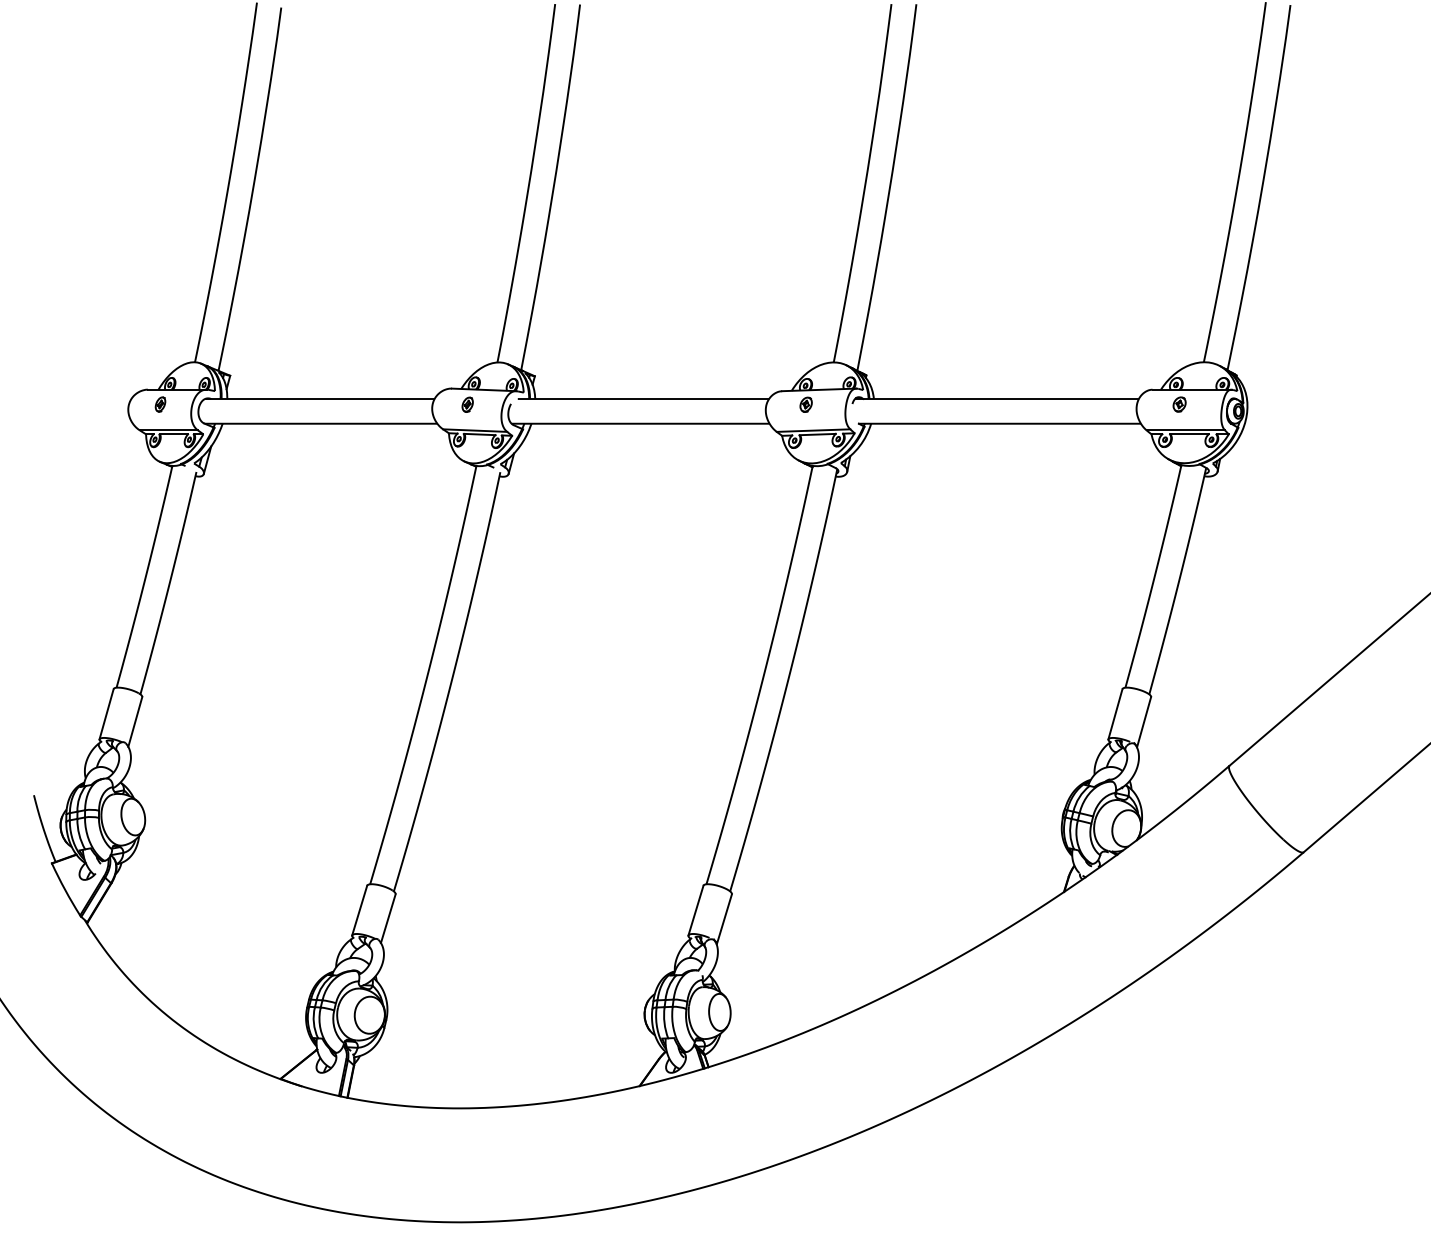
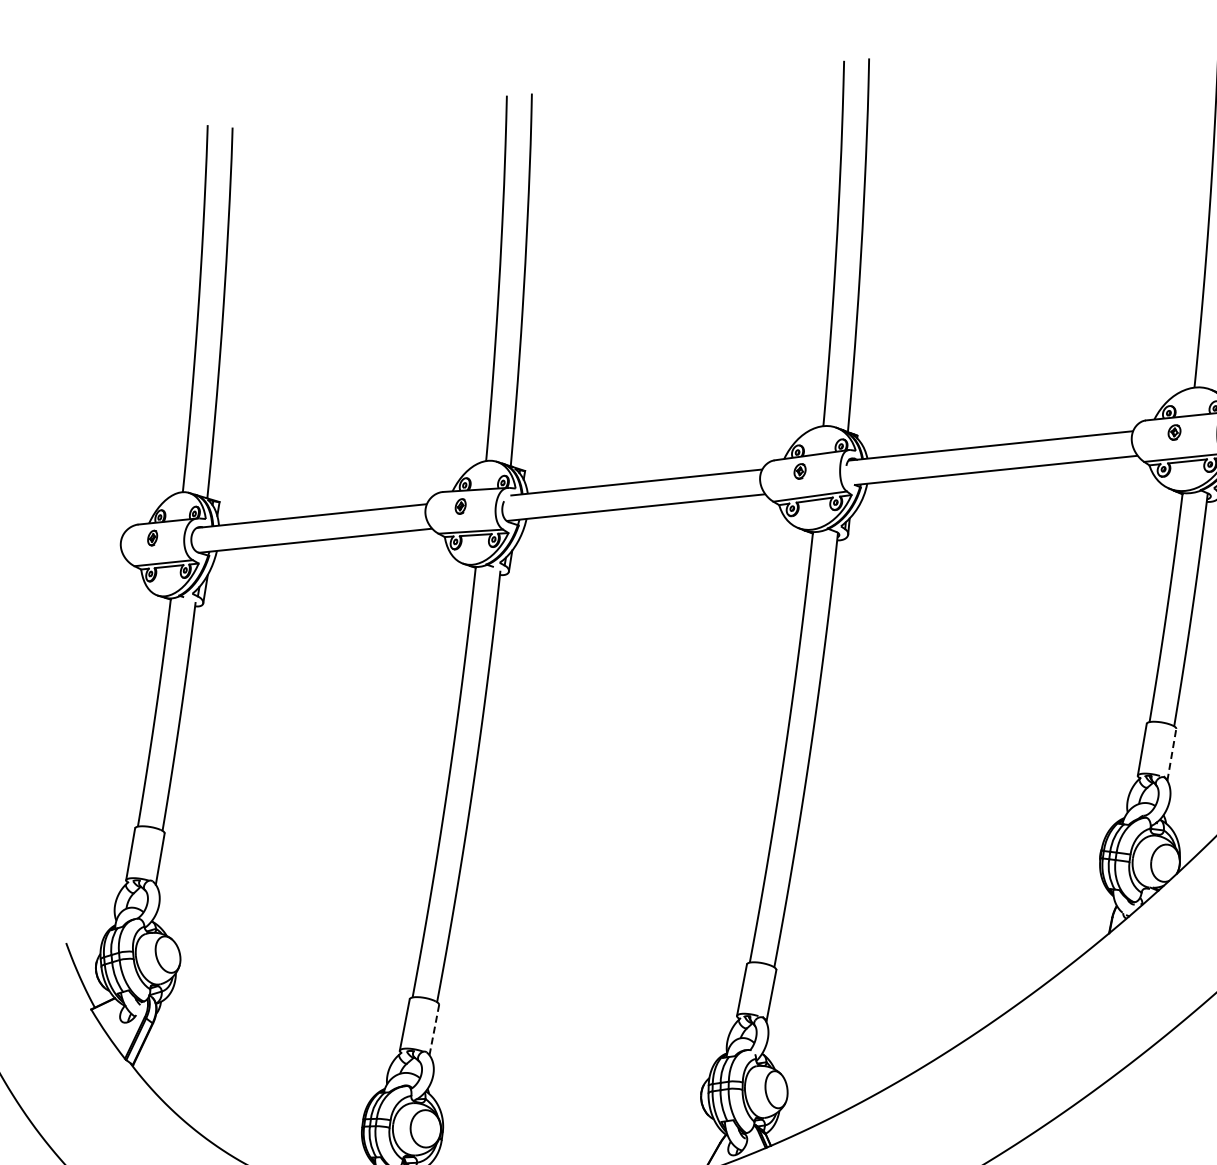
line: (1144, 721) -> (1172, 754), solid -> dashed
line: (388, 918) -> (434, 1029), solid -> dashed

